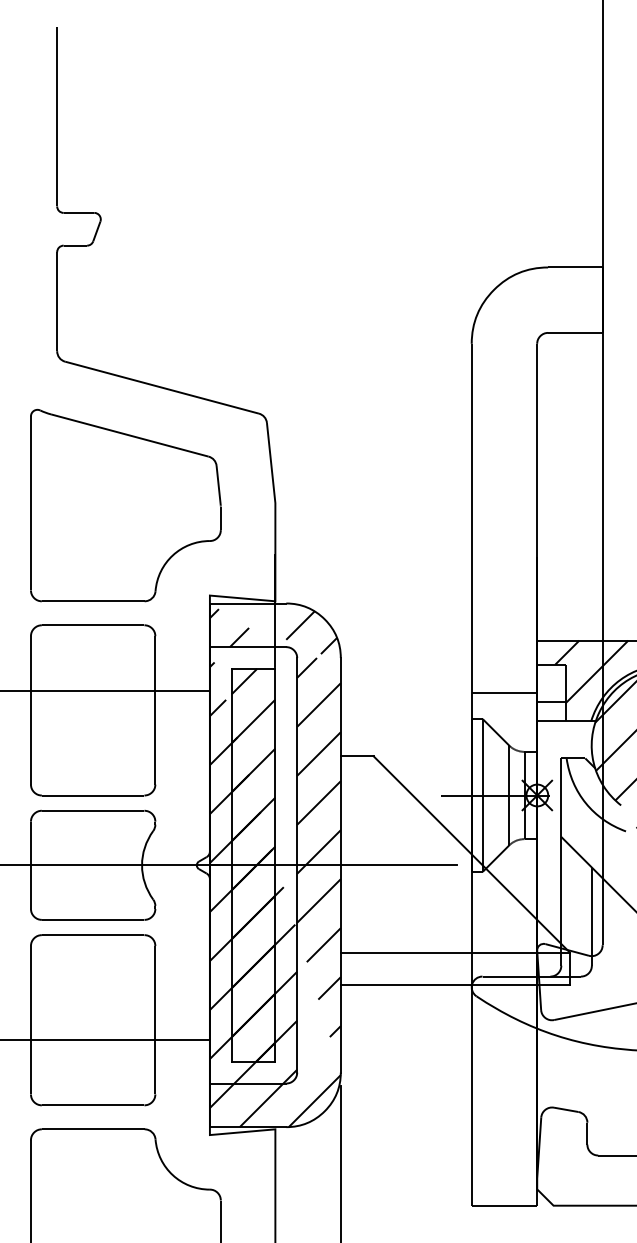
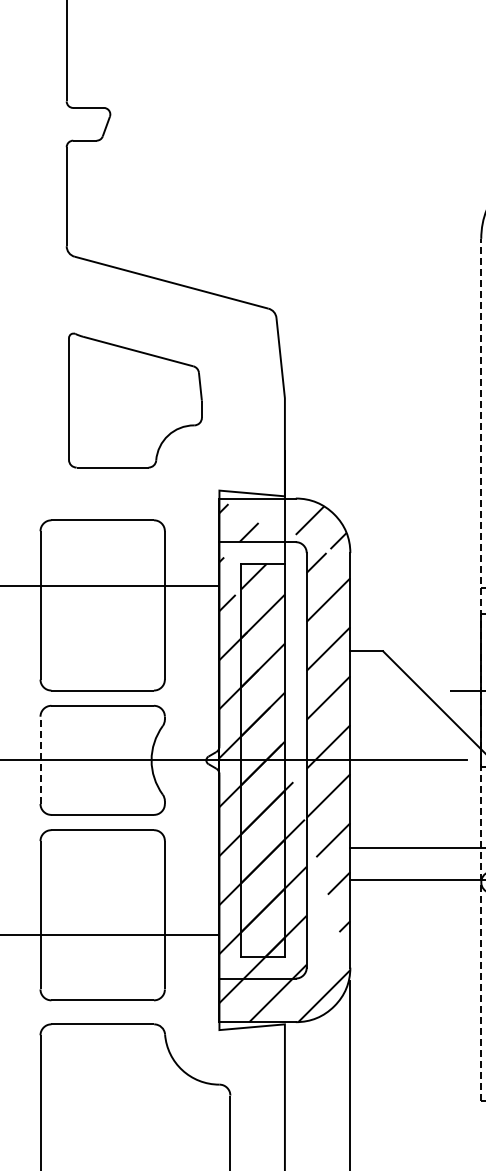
part: (125, 505) -> (135, 400), size x0.7
line: (471, 774) -> (481, 669), solid -> dashed
line: (30, 865) -> (40, 760), solid -> dashed

